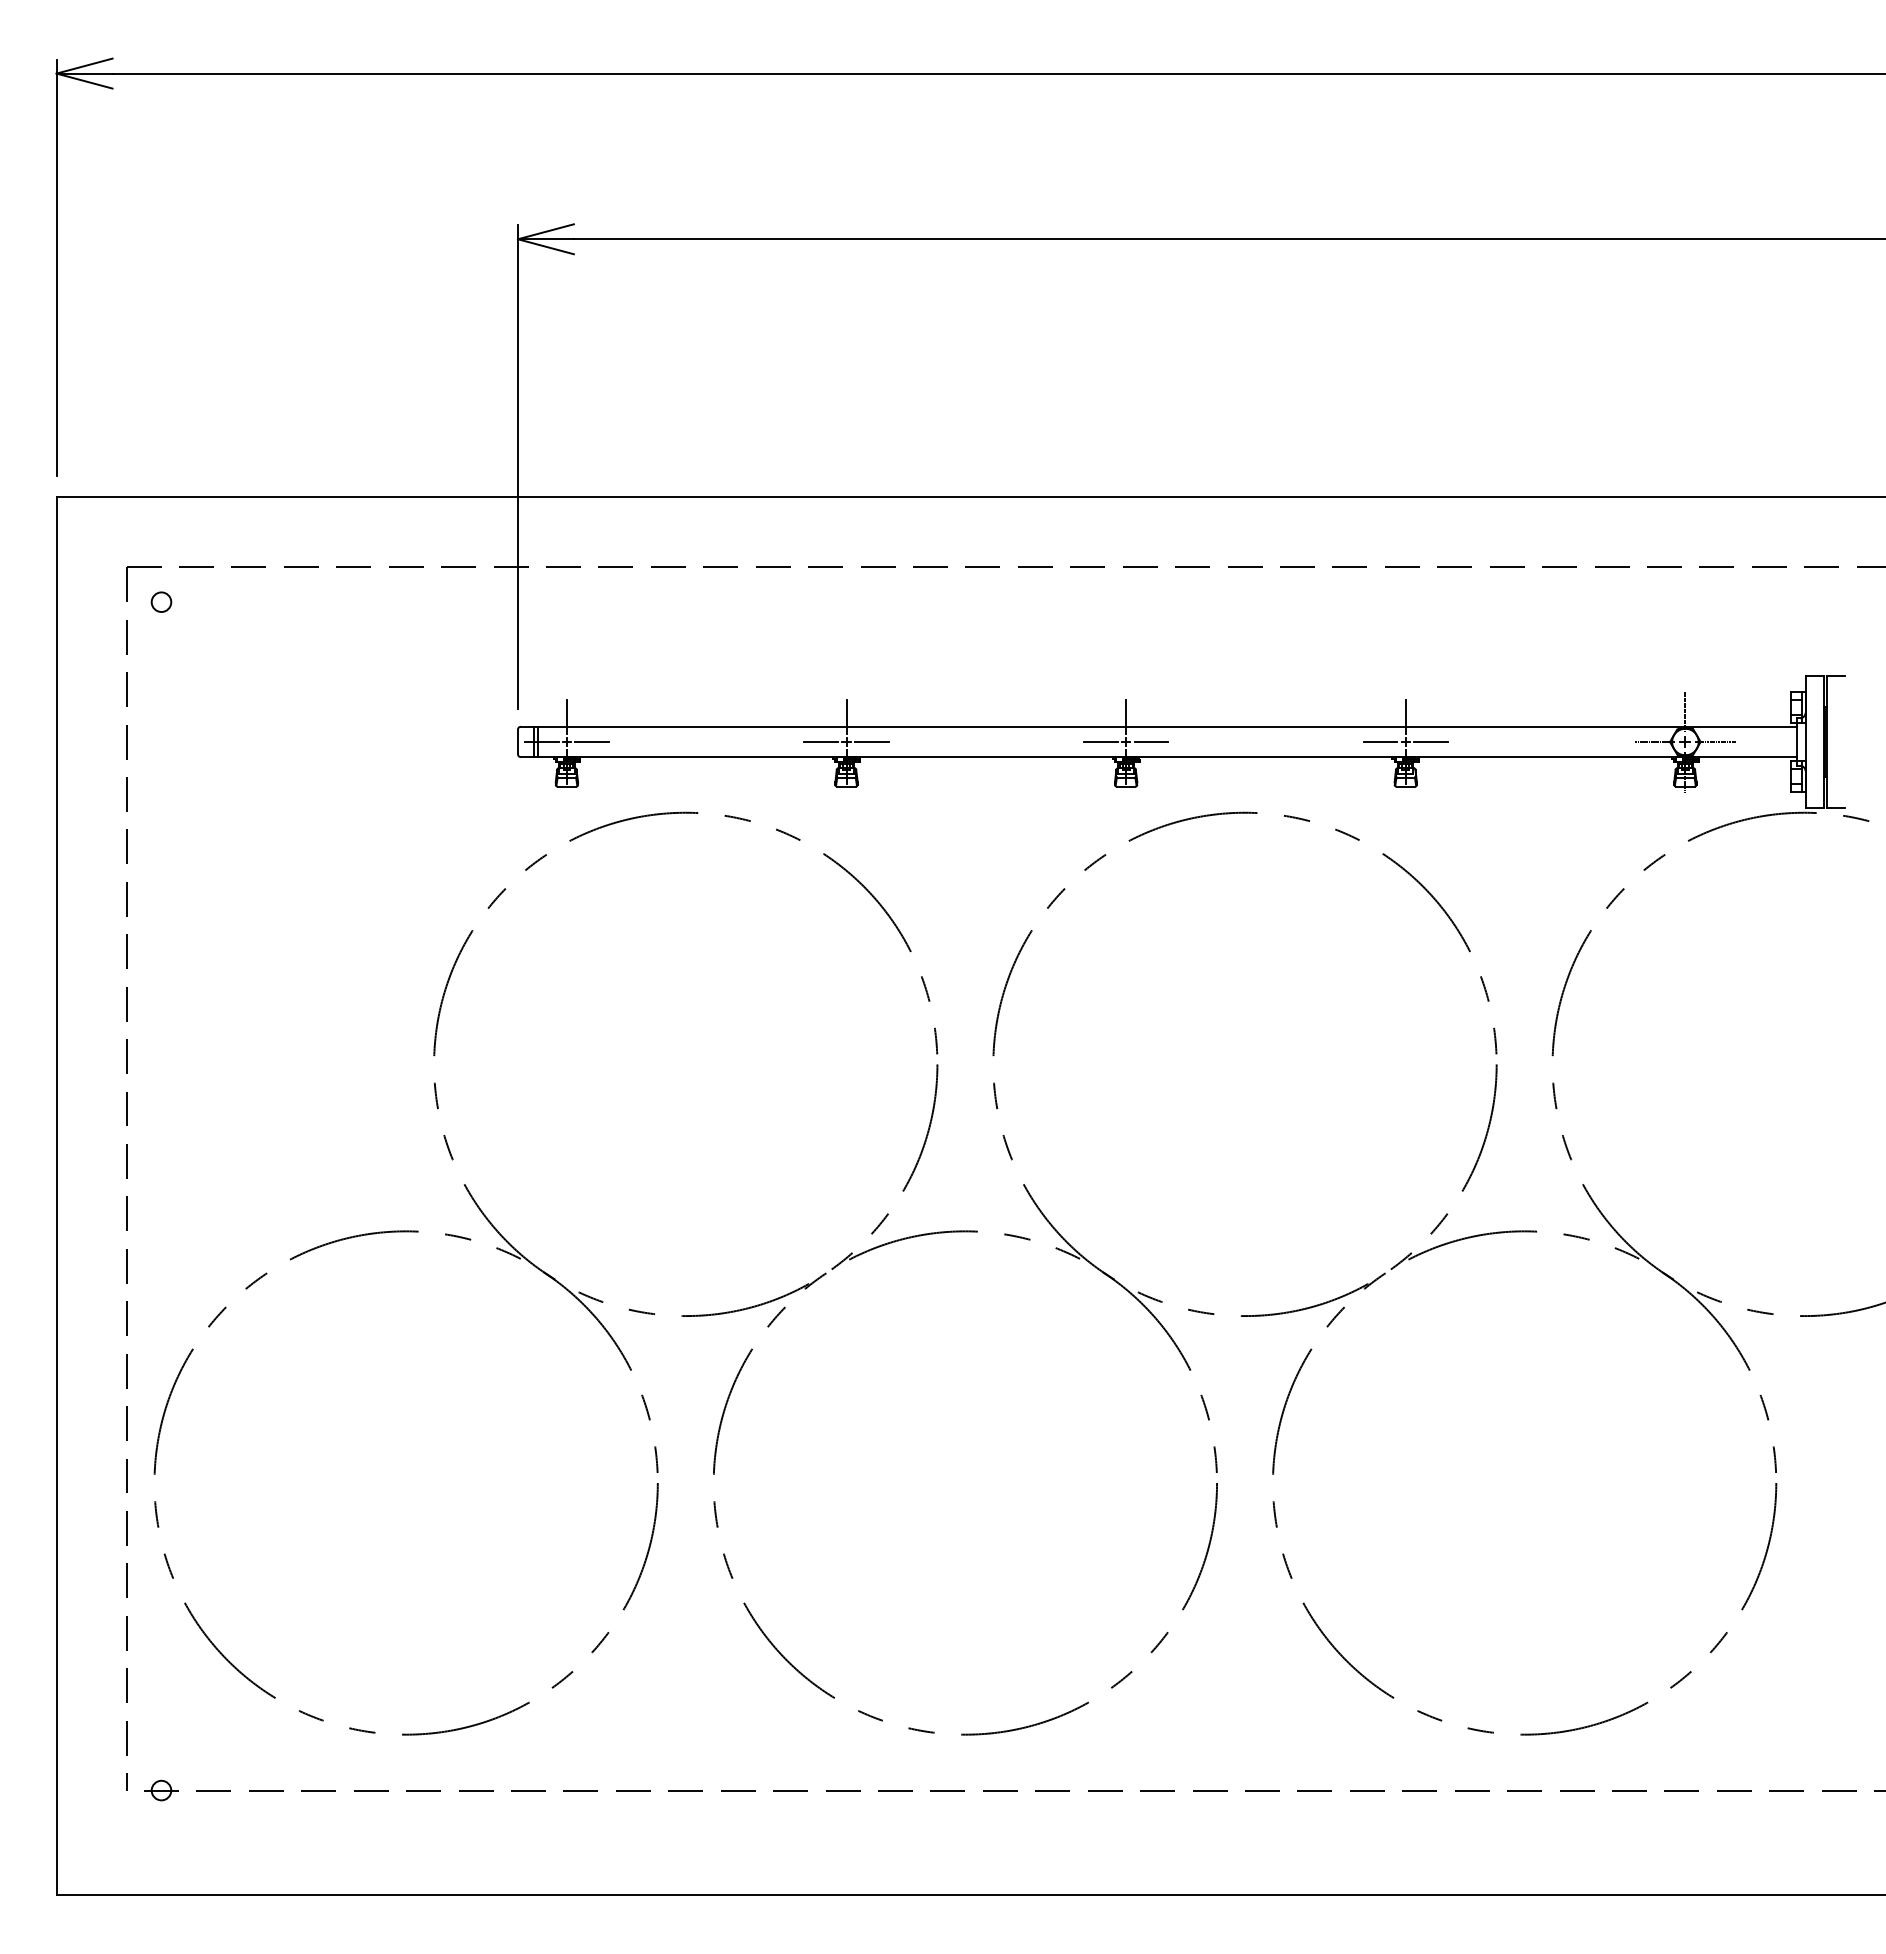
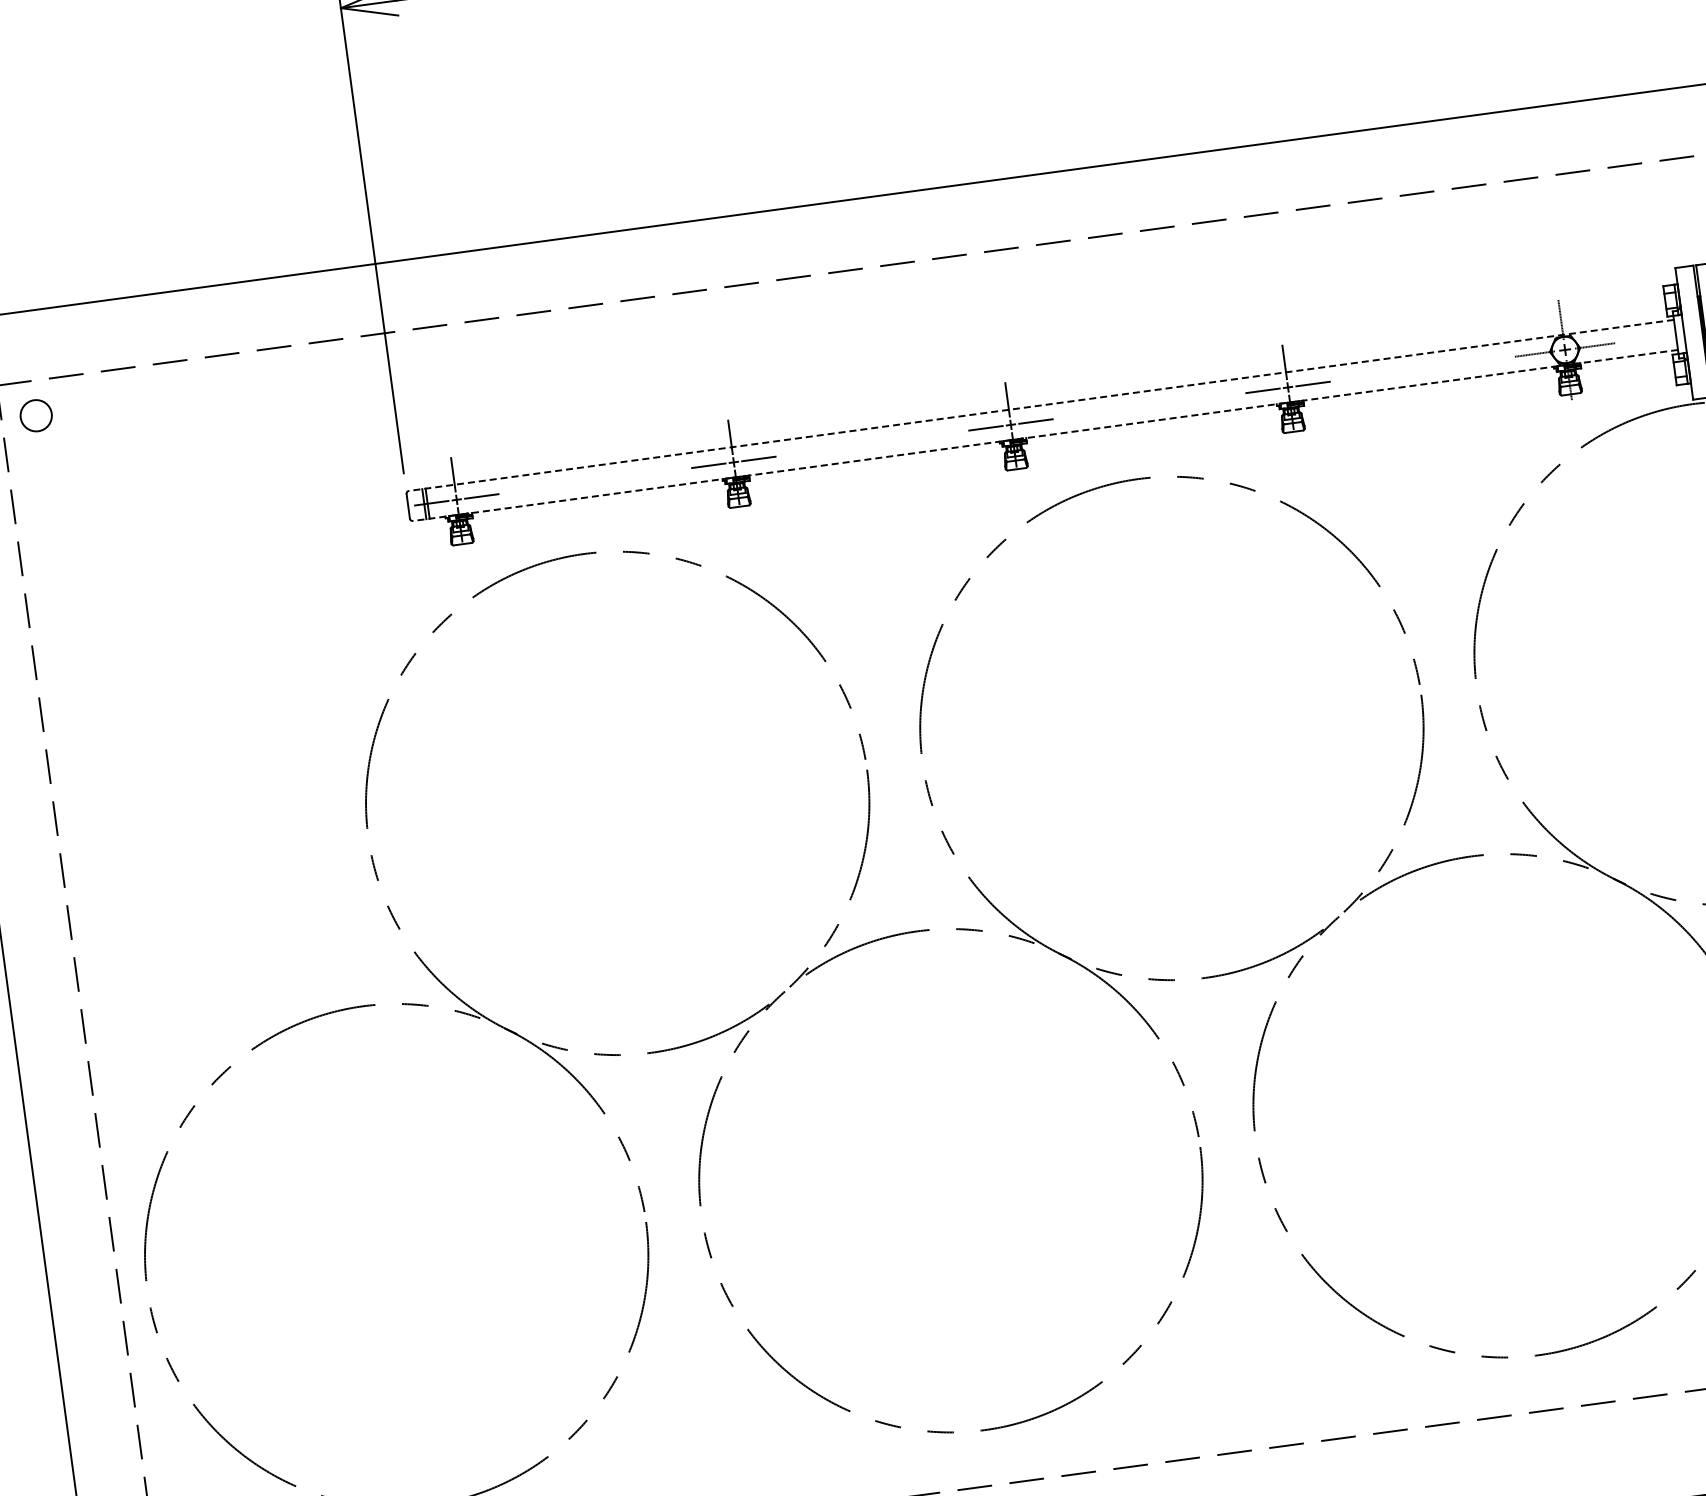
circle: (161, 601) -> (36, 414), size x1.6
line: (1158, 726) -> (1040, 405), solid -> dashed
line: (1158, 757) -> (1045, 435), solid -> dashed

